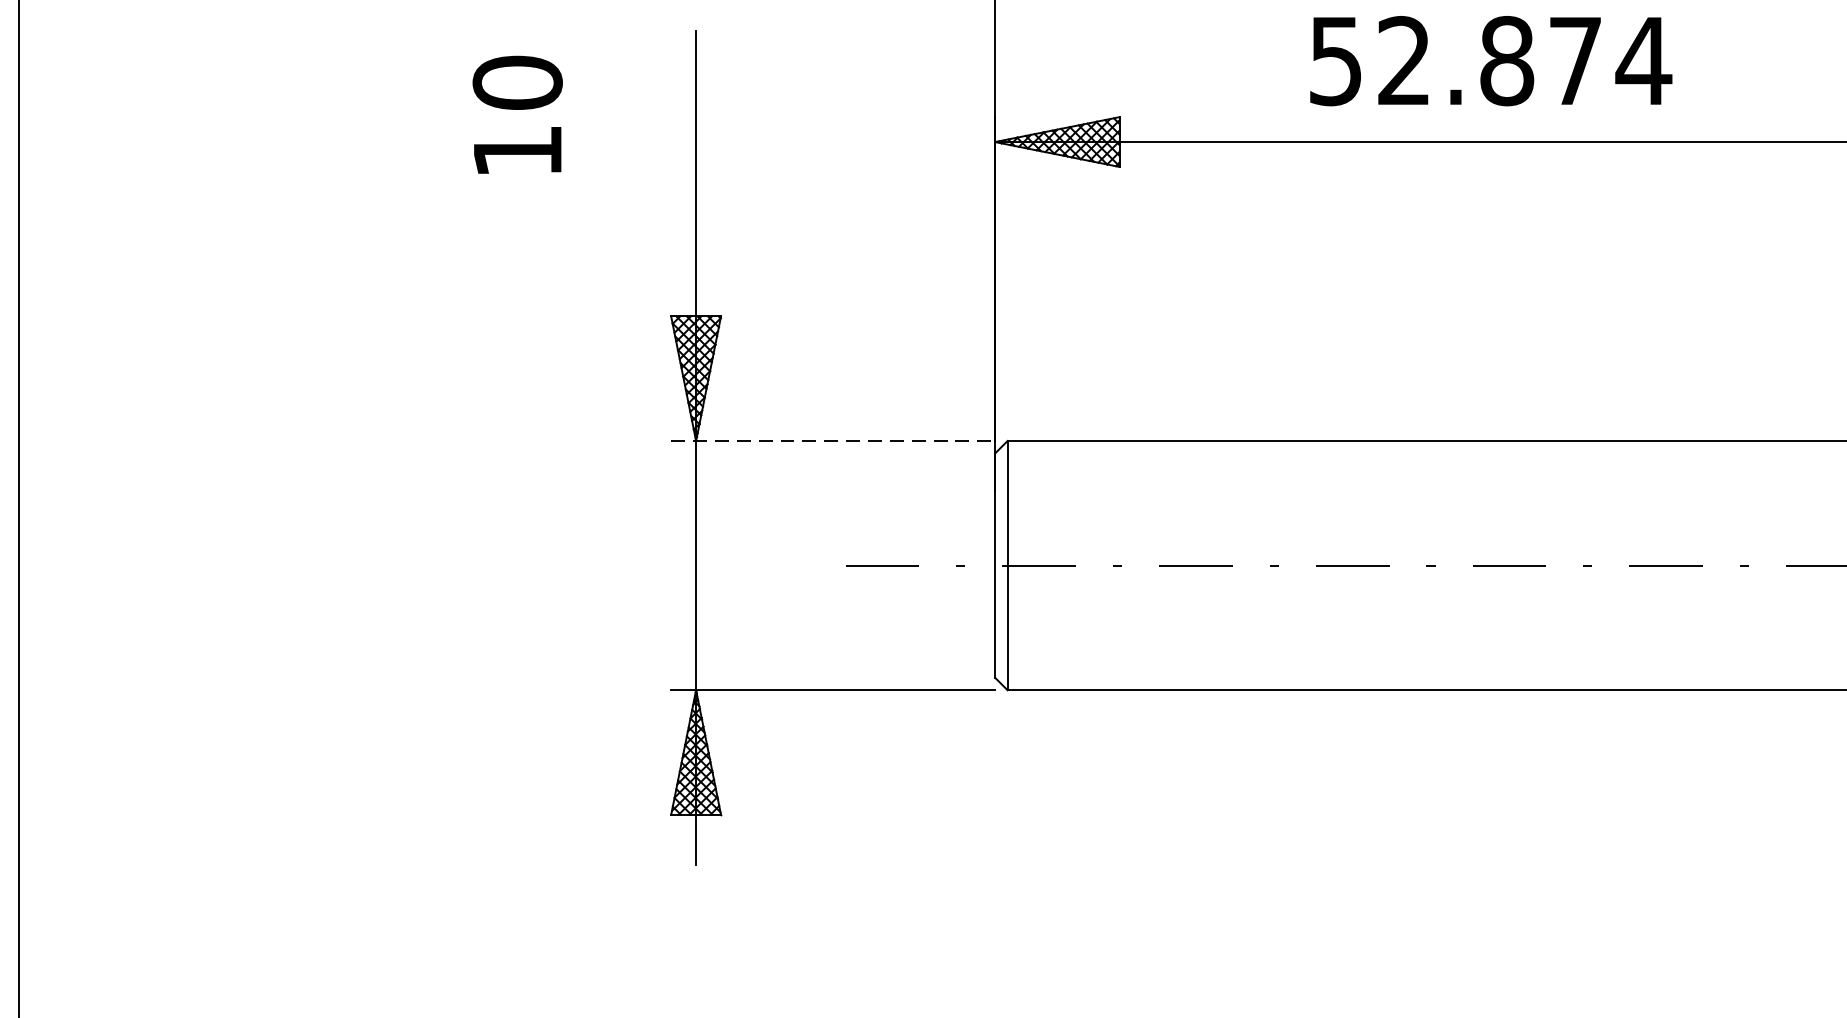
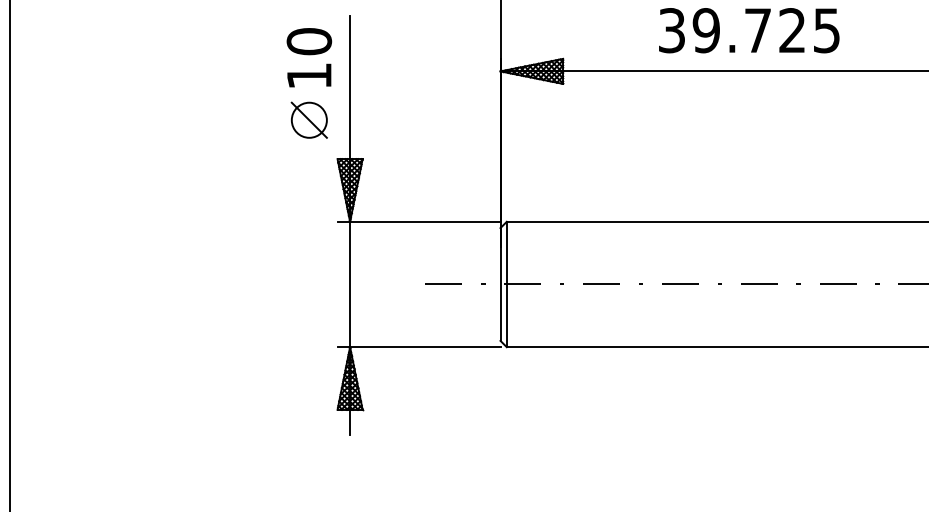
text: (1492, 60) -> (750, 30), 52.874 -> 39.725
text: (517, 114) -> (309, 57), moved
part: (613, 237) -> (308, 119), added
line: (834, 440) -> (419, 221), dashed -> solid

